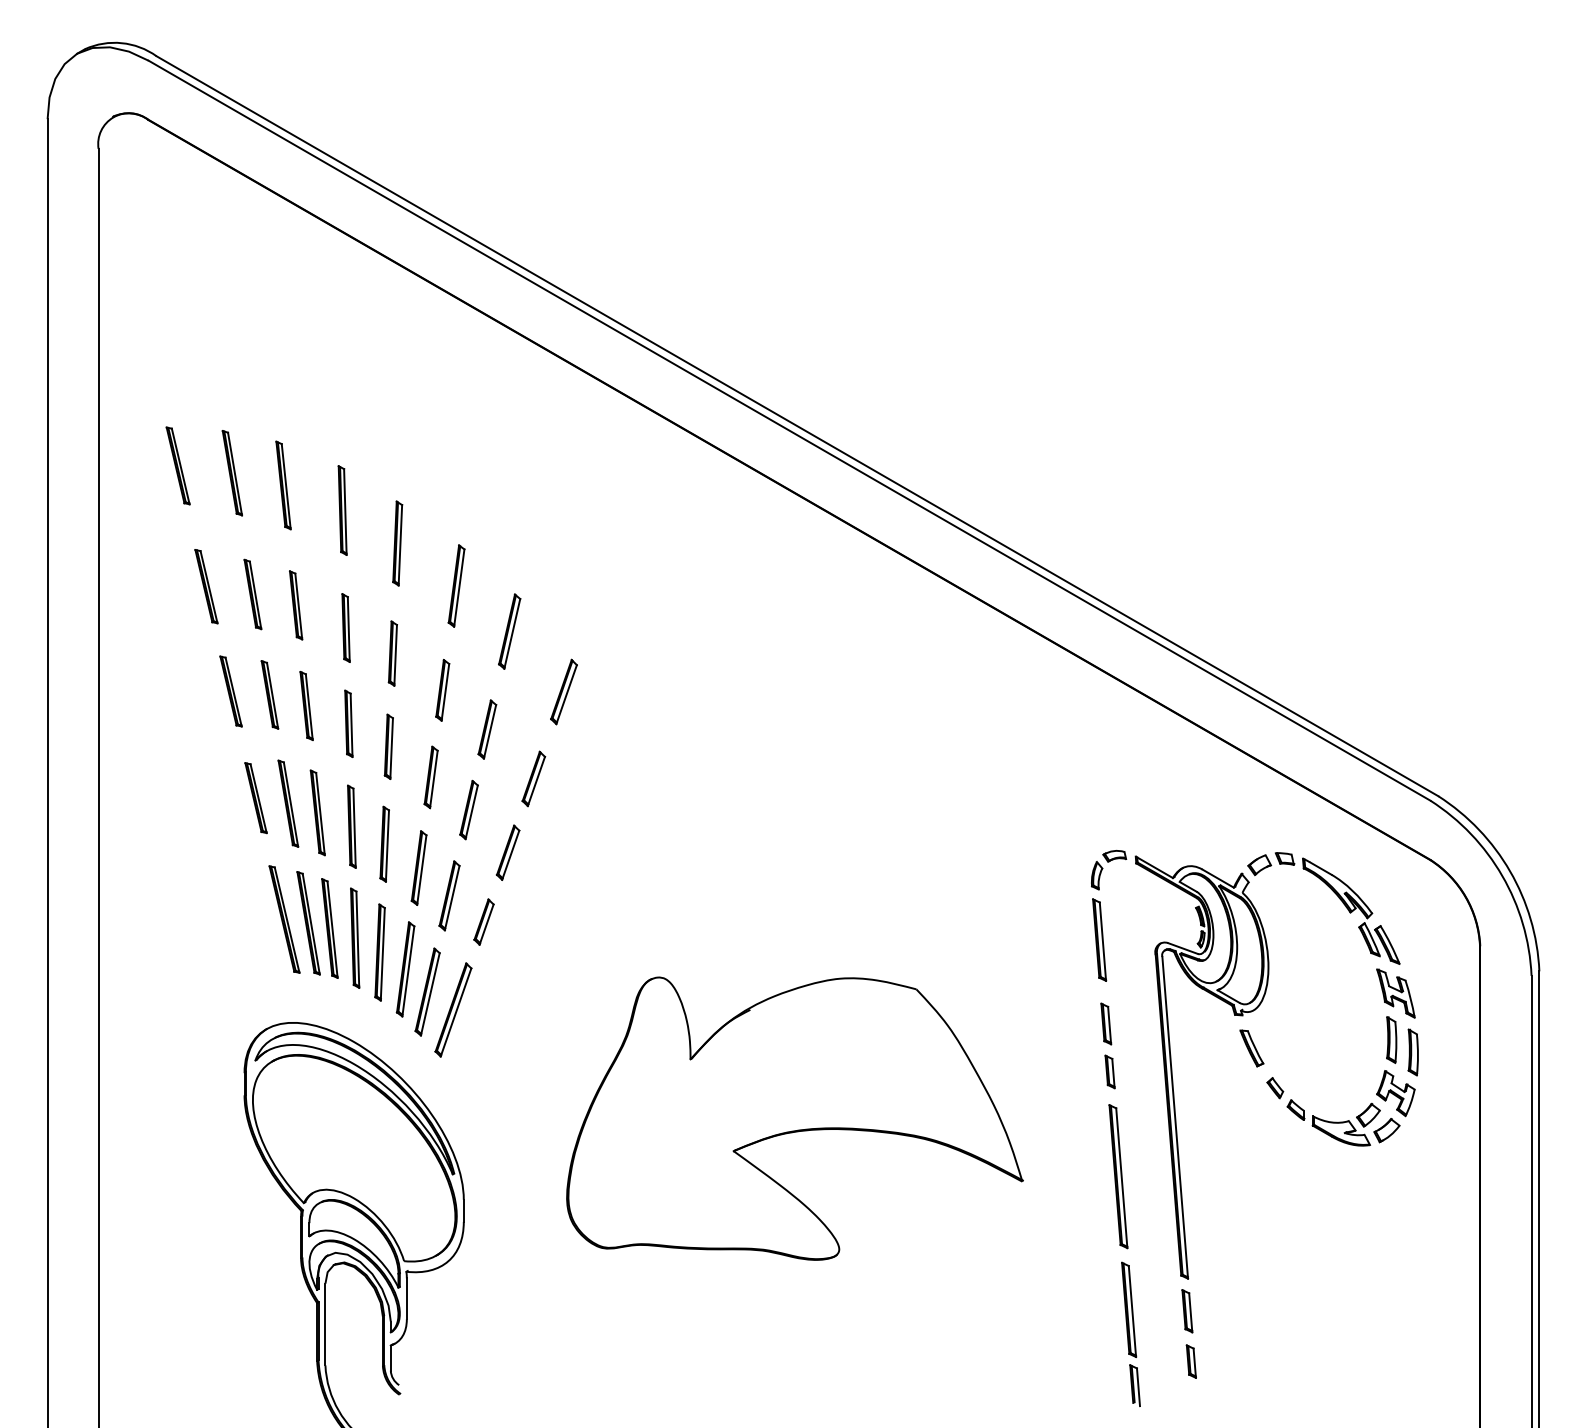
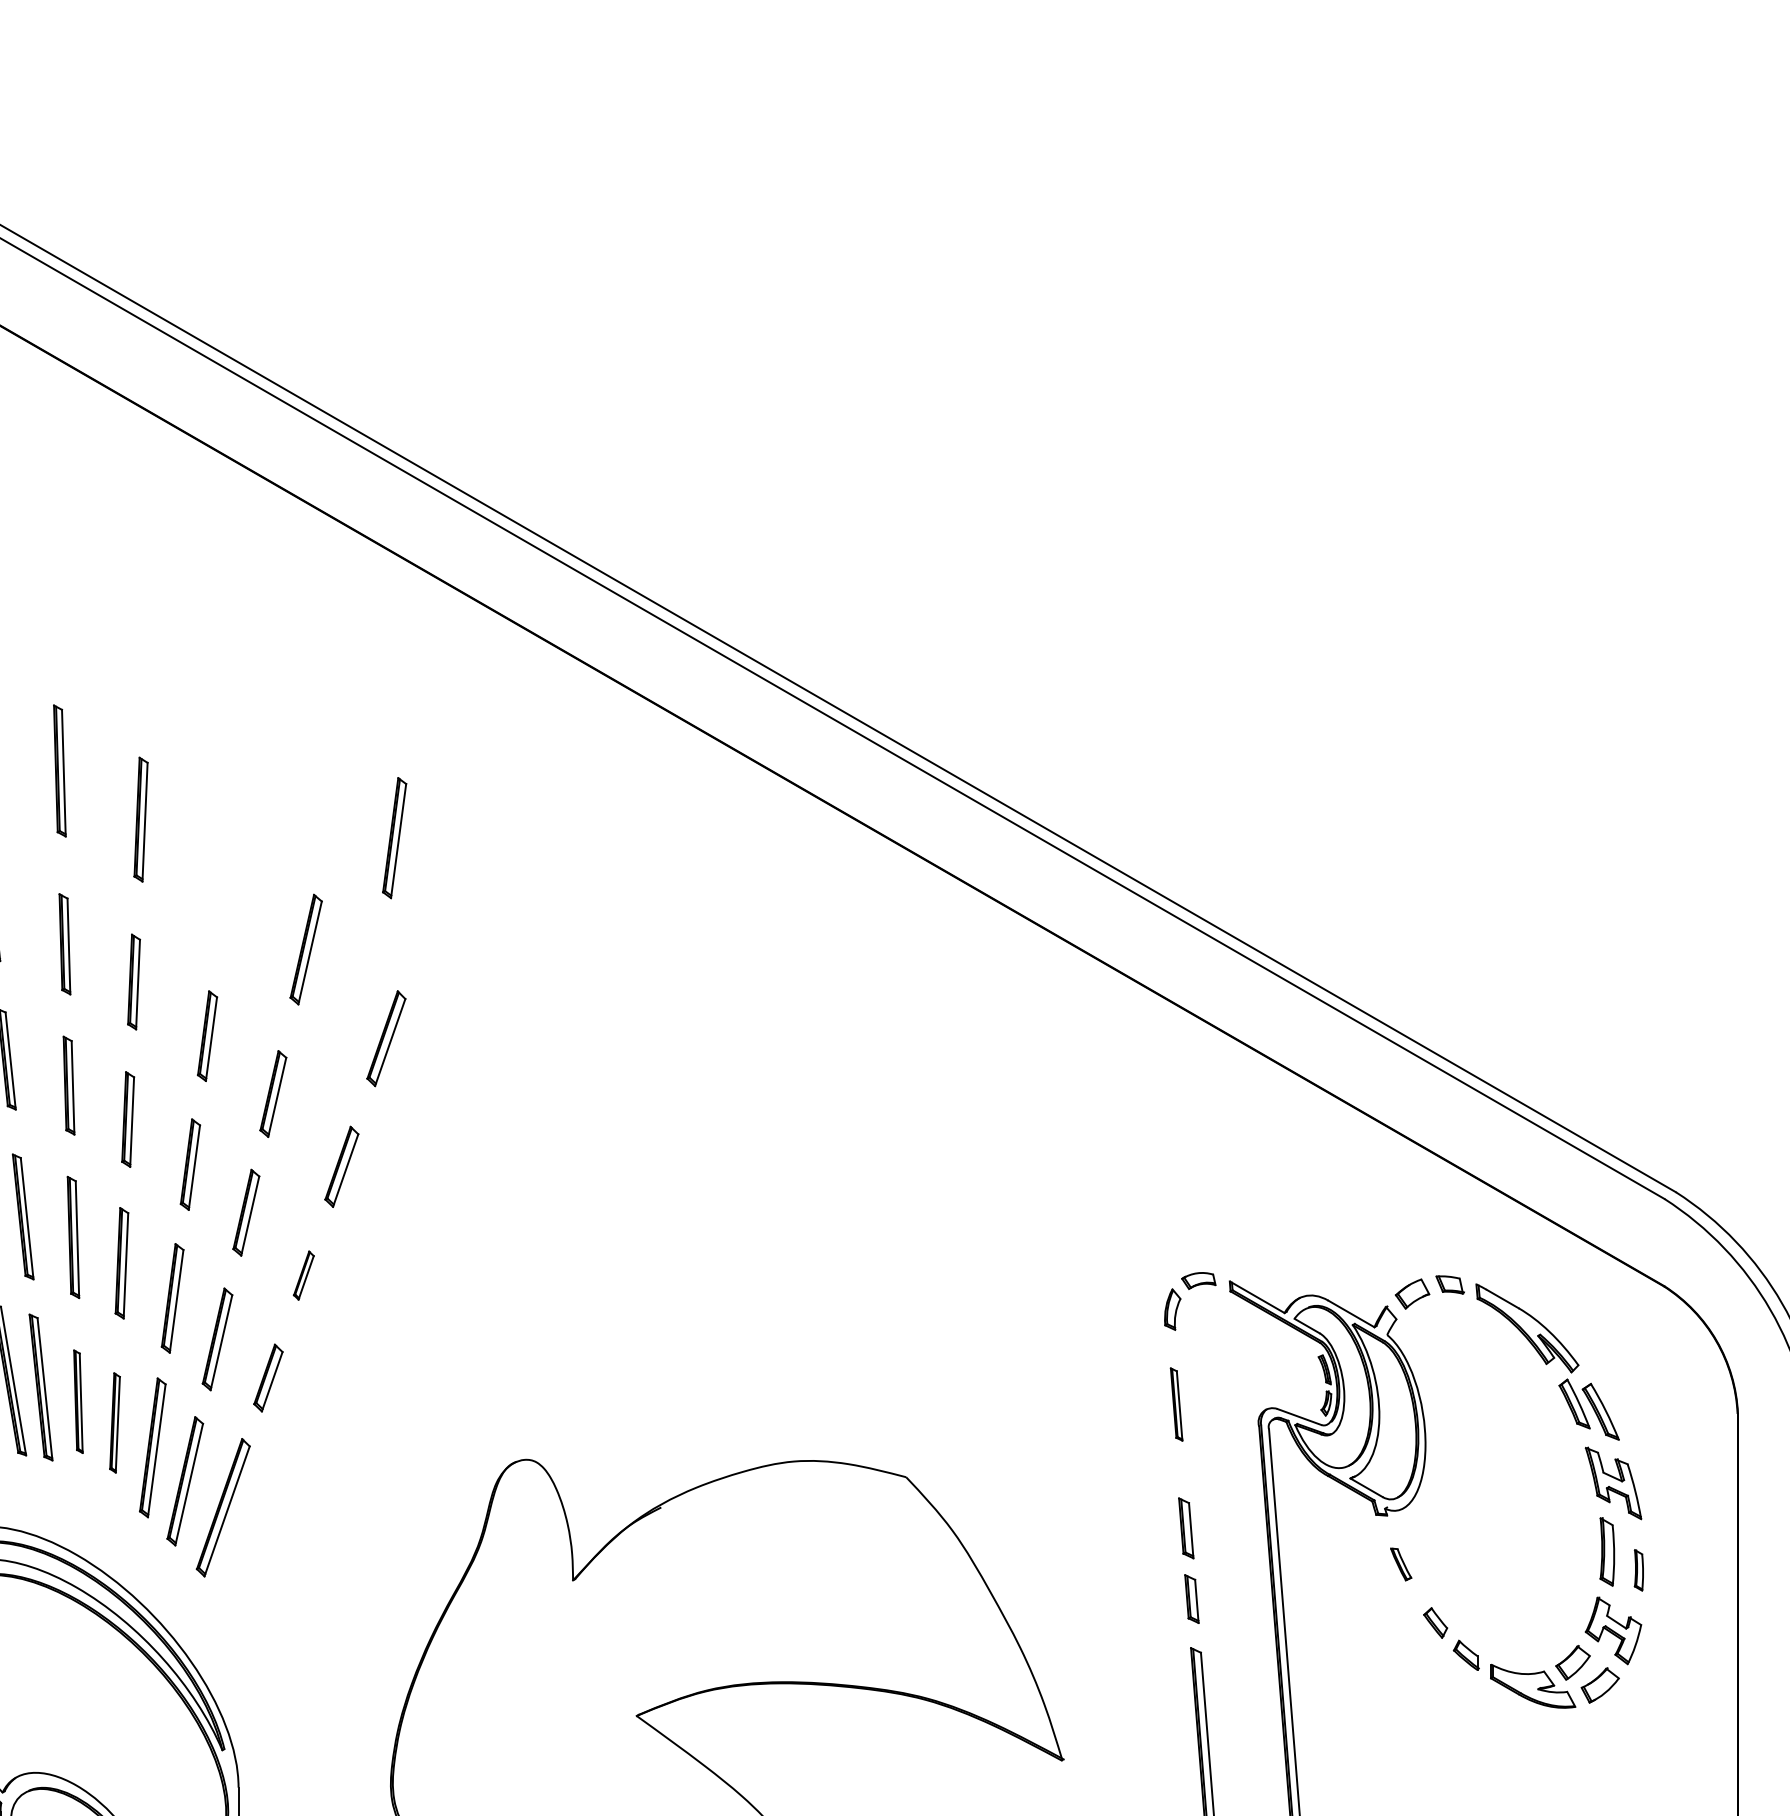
part: (456, 585) -> (394, 837), moved
part: (507, 852) -> (303, 1275), size x0.6
part: (355, 937) -> (78, 1400), size x0.7
part: (1099, 939) -> (1176, 1403), size x0.6
part: (379, 952) -> (114, 1422), size x0.7
part: (1251, 1048) -> (1400, 1564), size x0.6
part: (1412, 1052) -> (1637, 1570), size x0.6

